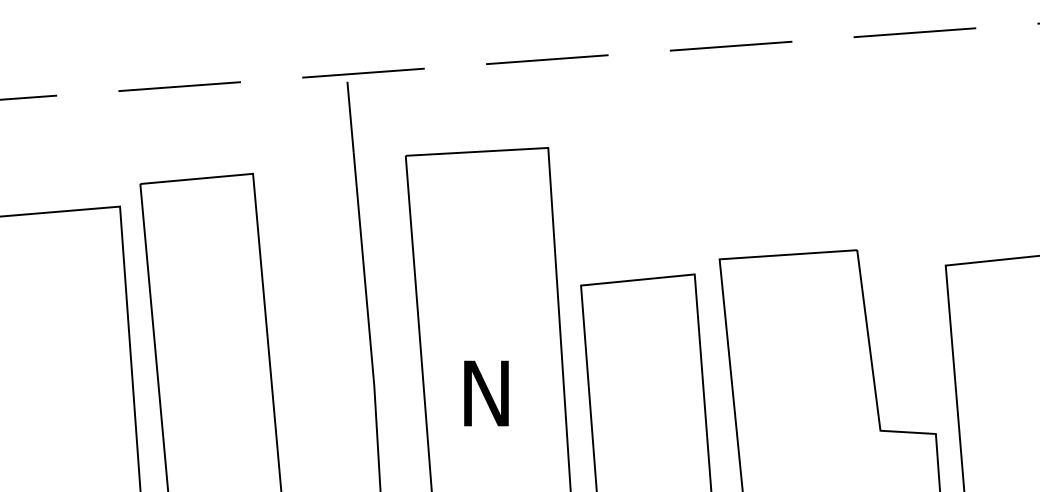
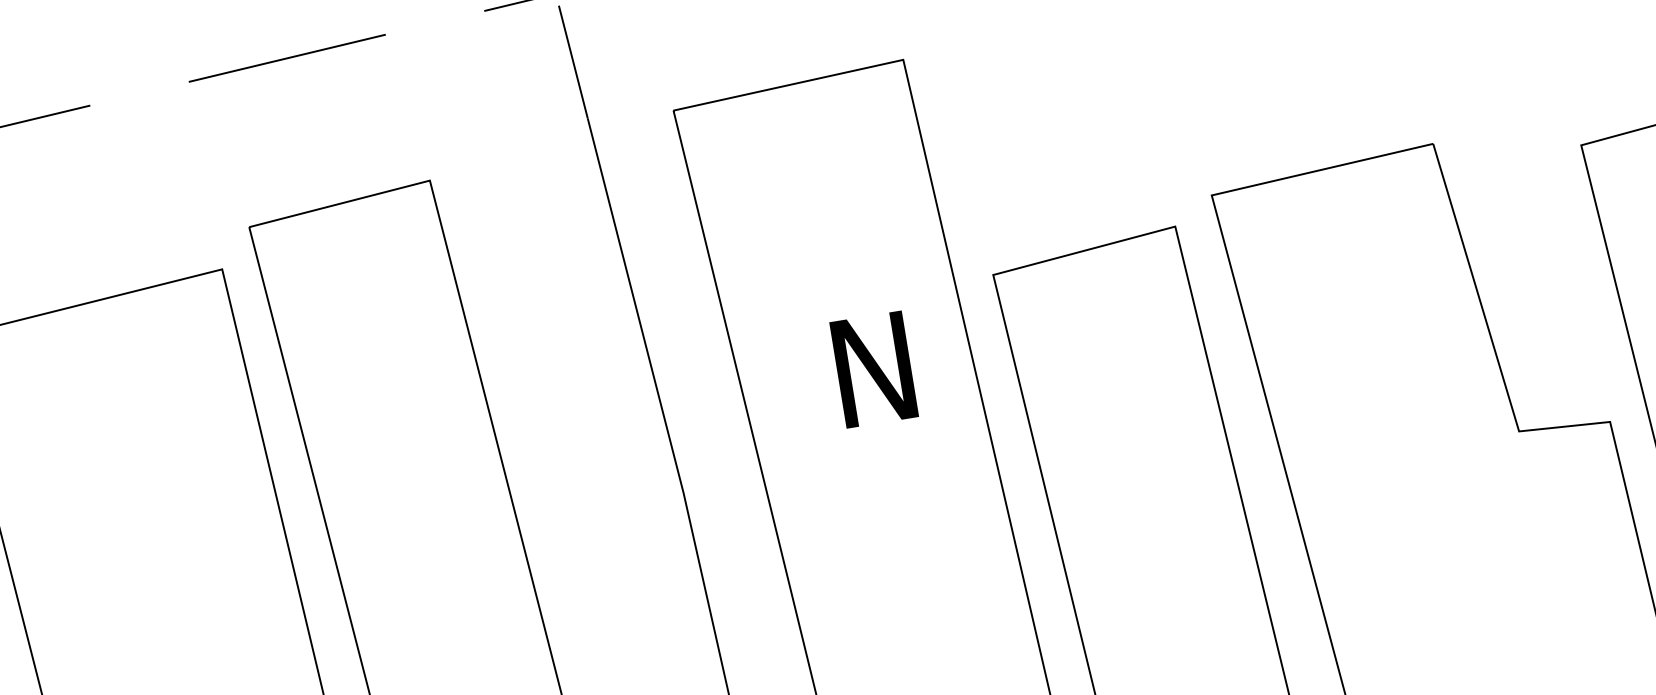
text: (486, 393) -> (874, 369), moved

